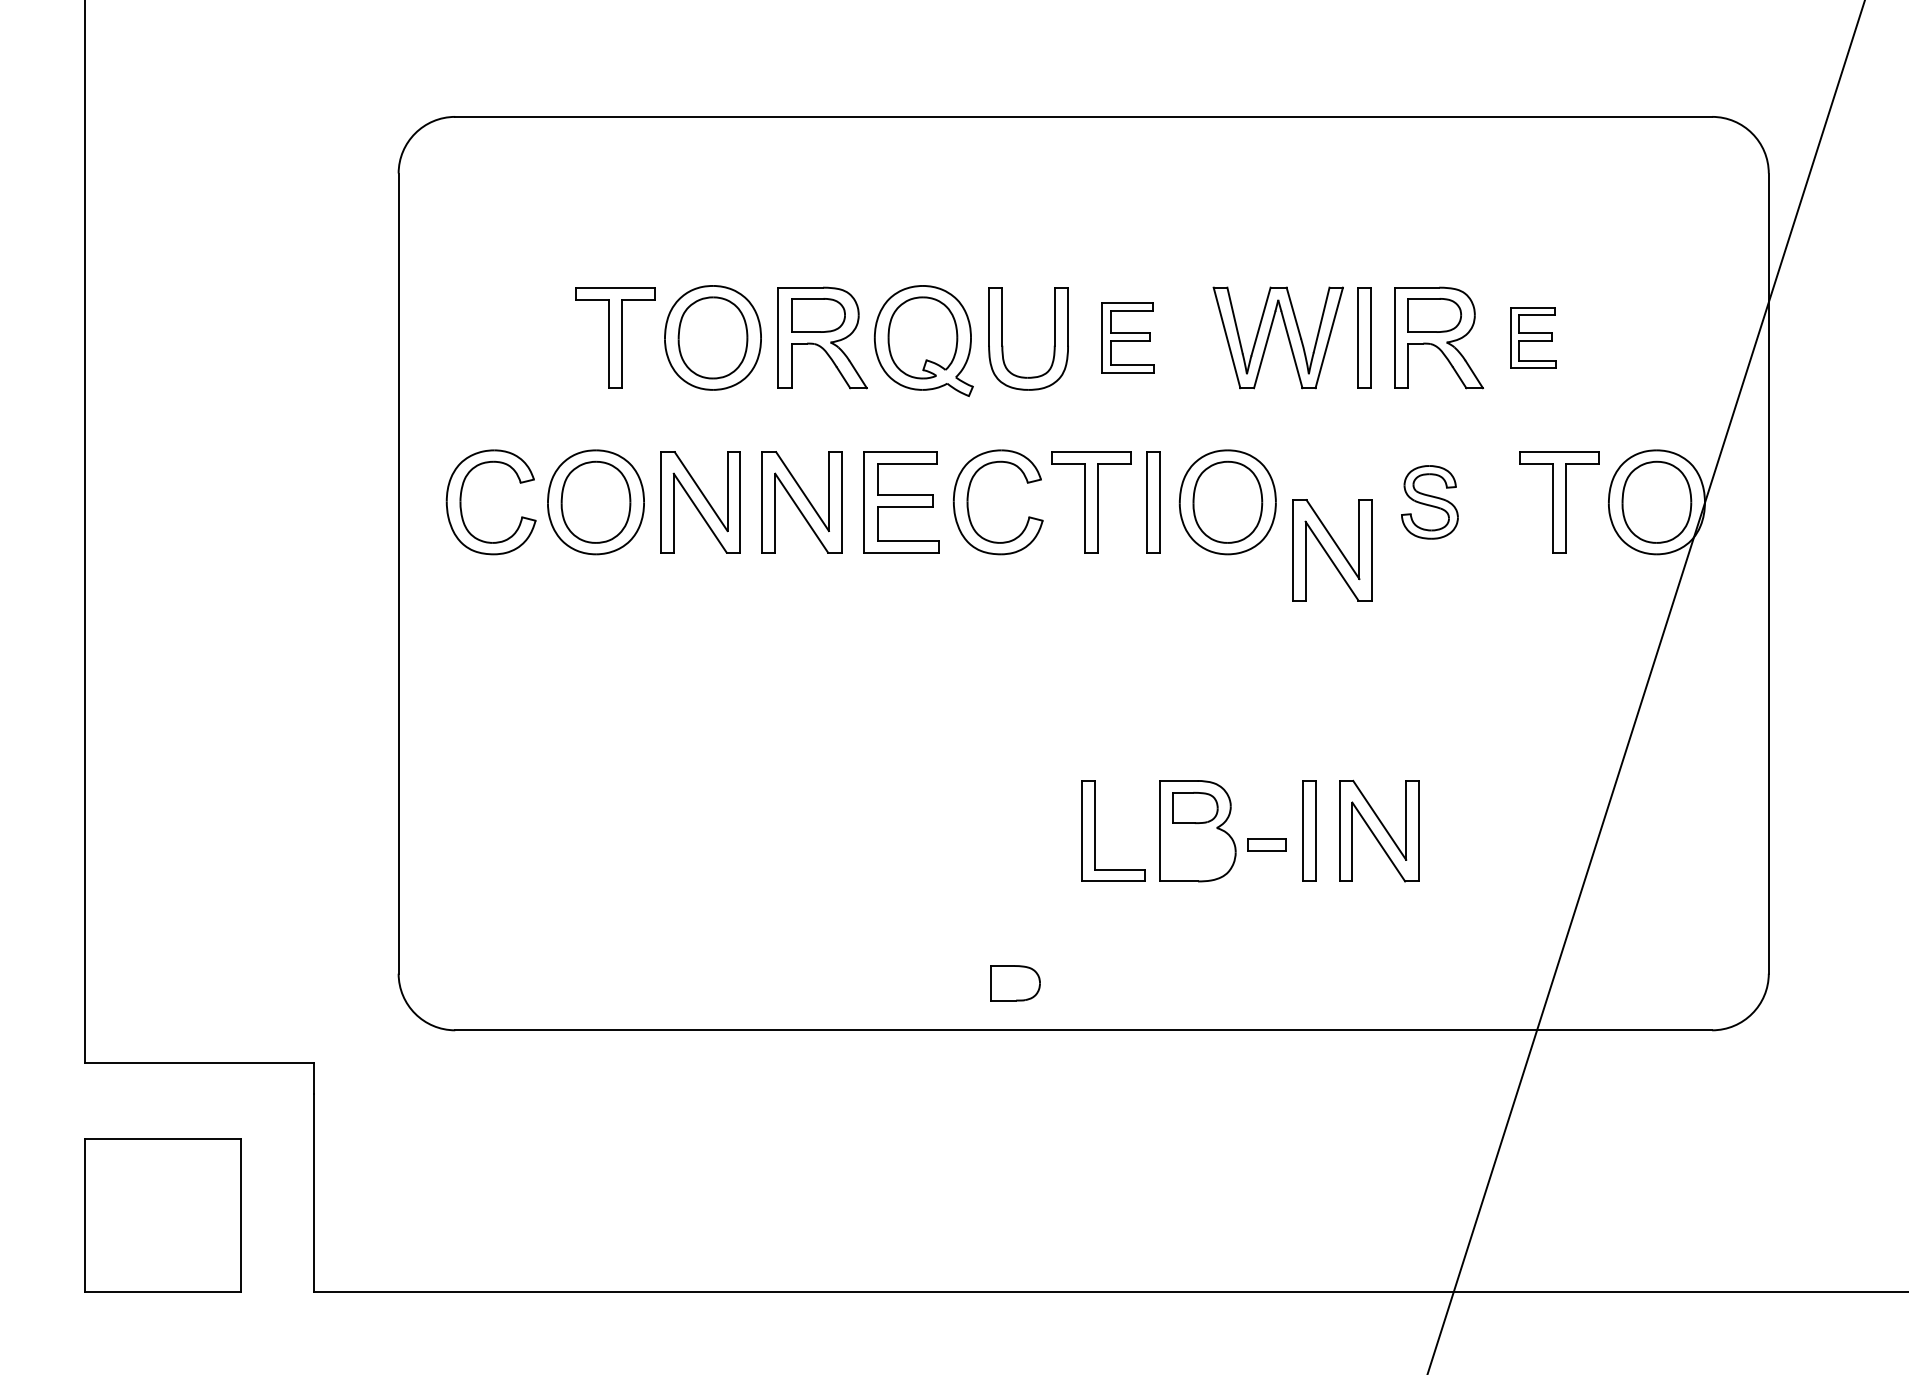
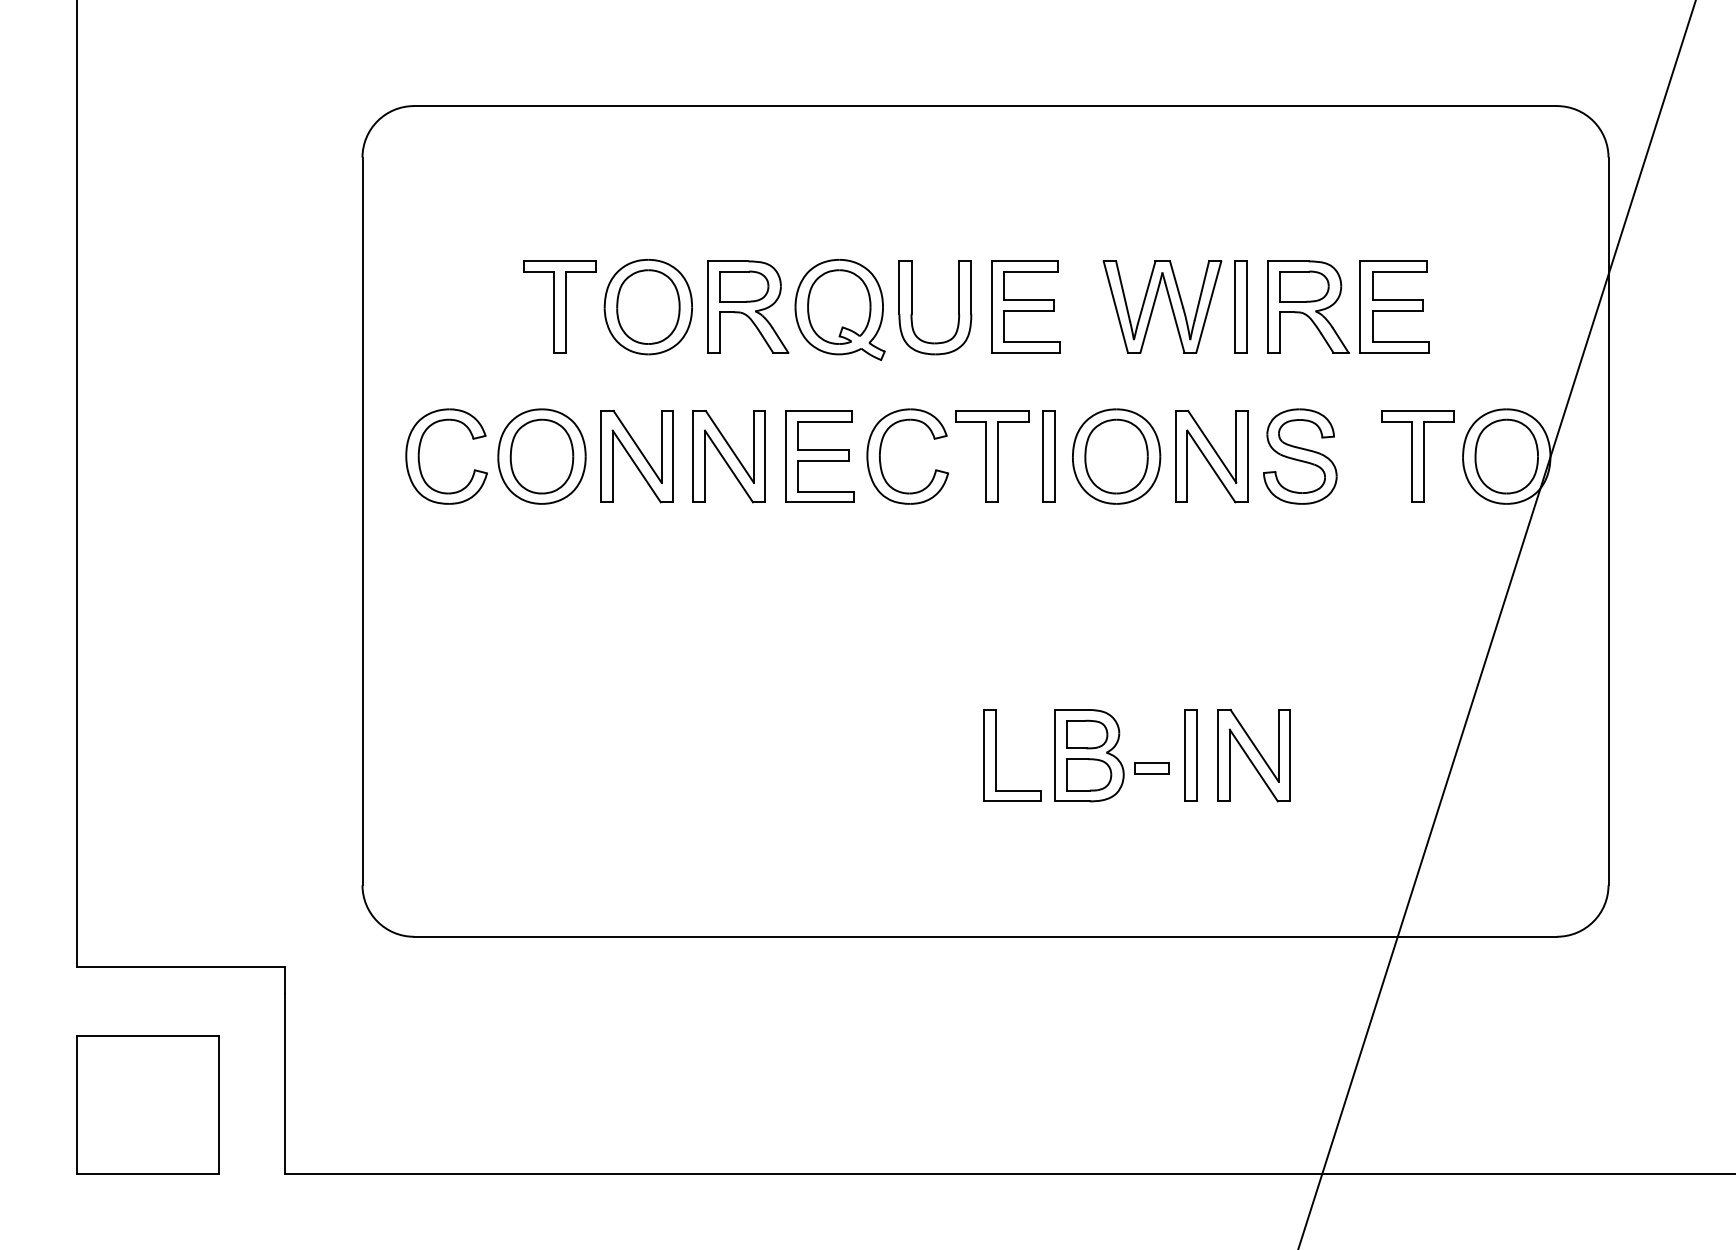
part: (1127, 337) -> (1025, 306), size x1.43
part: (1533, 337) -> (1394, 306), size x1.67
part: (1429, 502) -> (1299, 456), size x1.43
part: (1332, 550) -> (1211, 456), moved
part: (1015, 983) -> (1088, 775), moved

